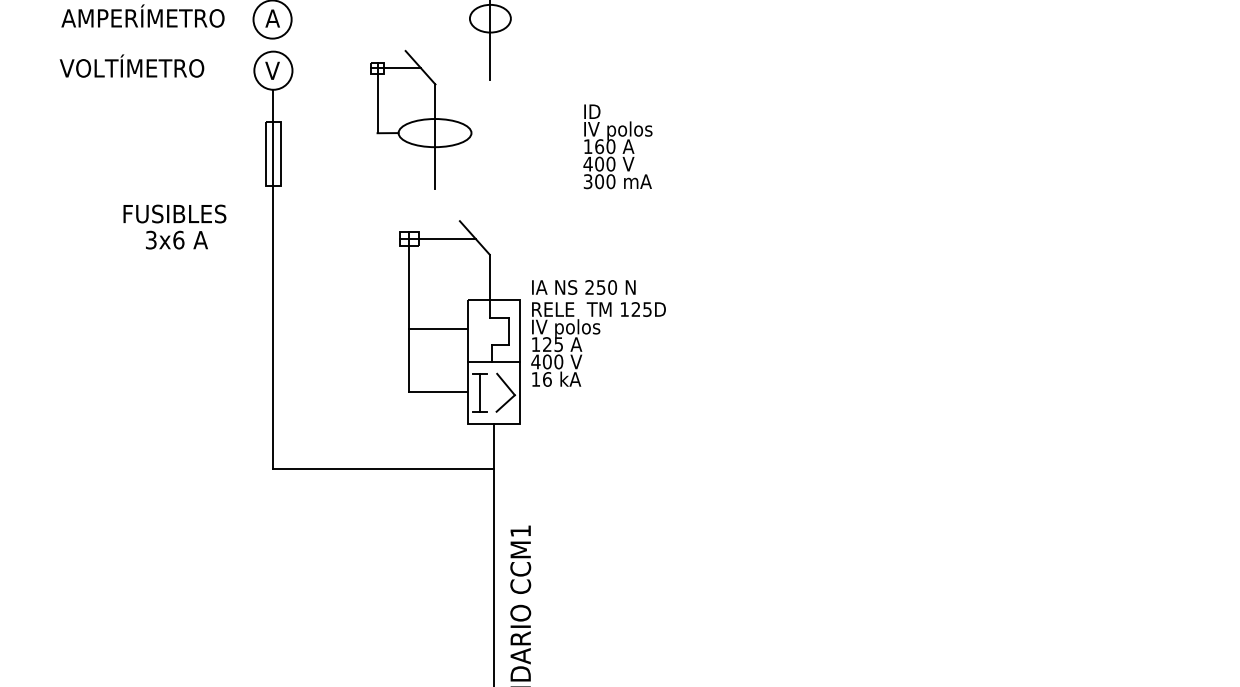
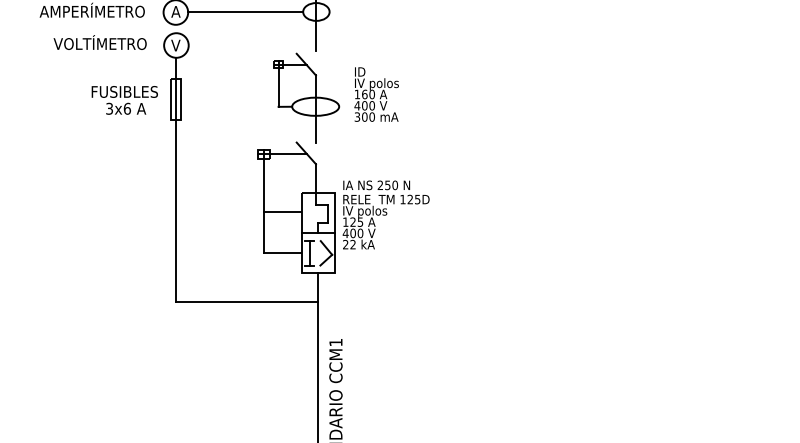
line: (380, 17) -> (245, 11), added
text: (130, 66) -> (99, 42), moved
part: (420, 118) -> (306, 97), moved
text: (617, 146) -> (376, 94), moved
text: (174, 227) -> (124, 100), moved
text: (541, 379) -> (349, 244), 16 -> 22

